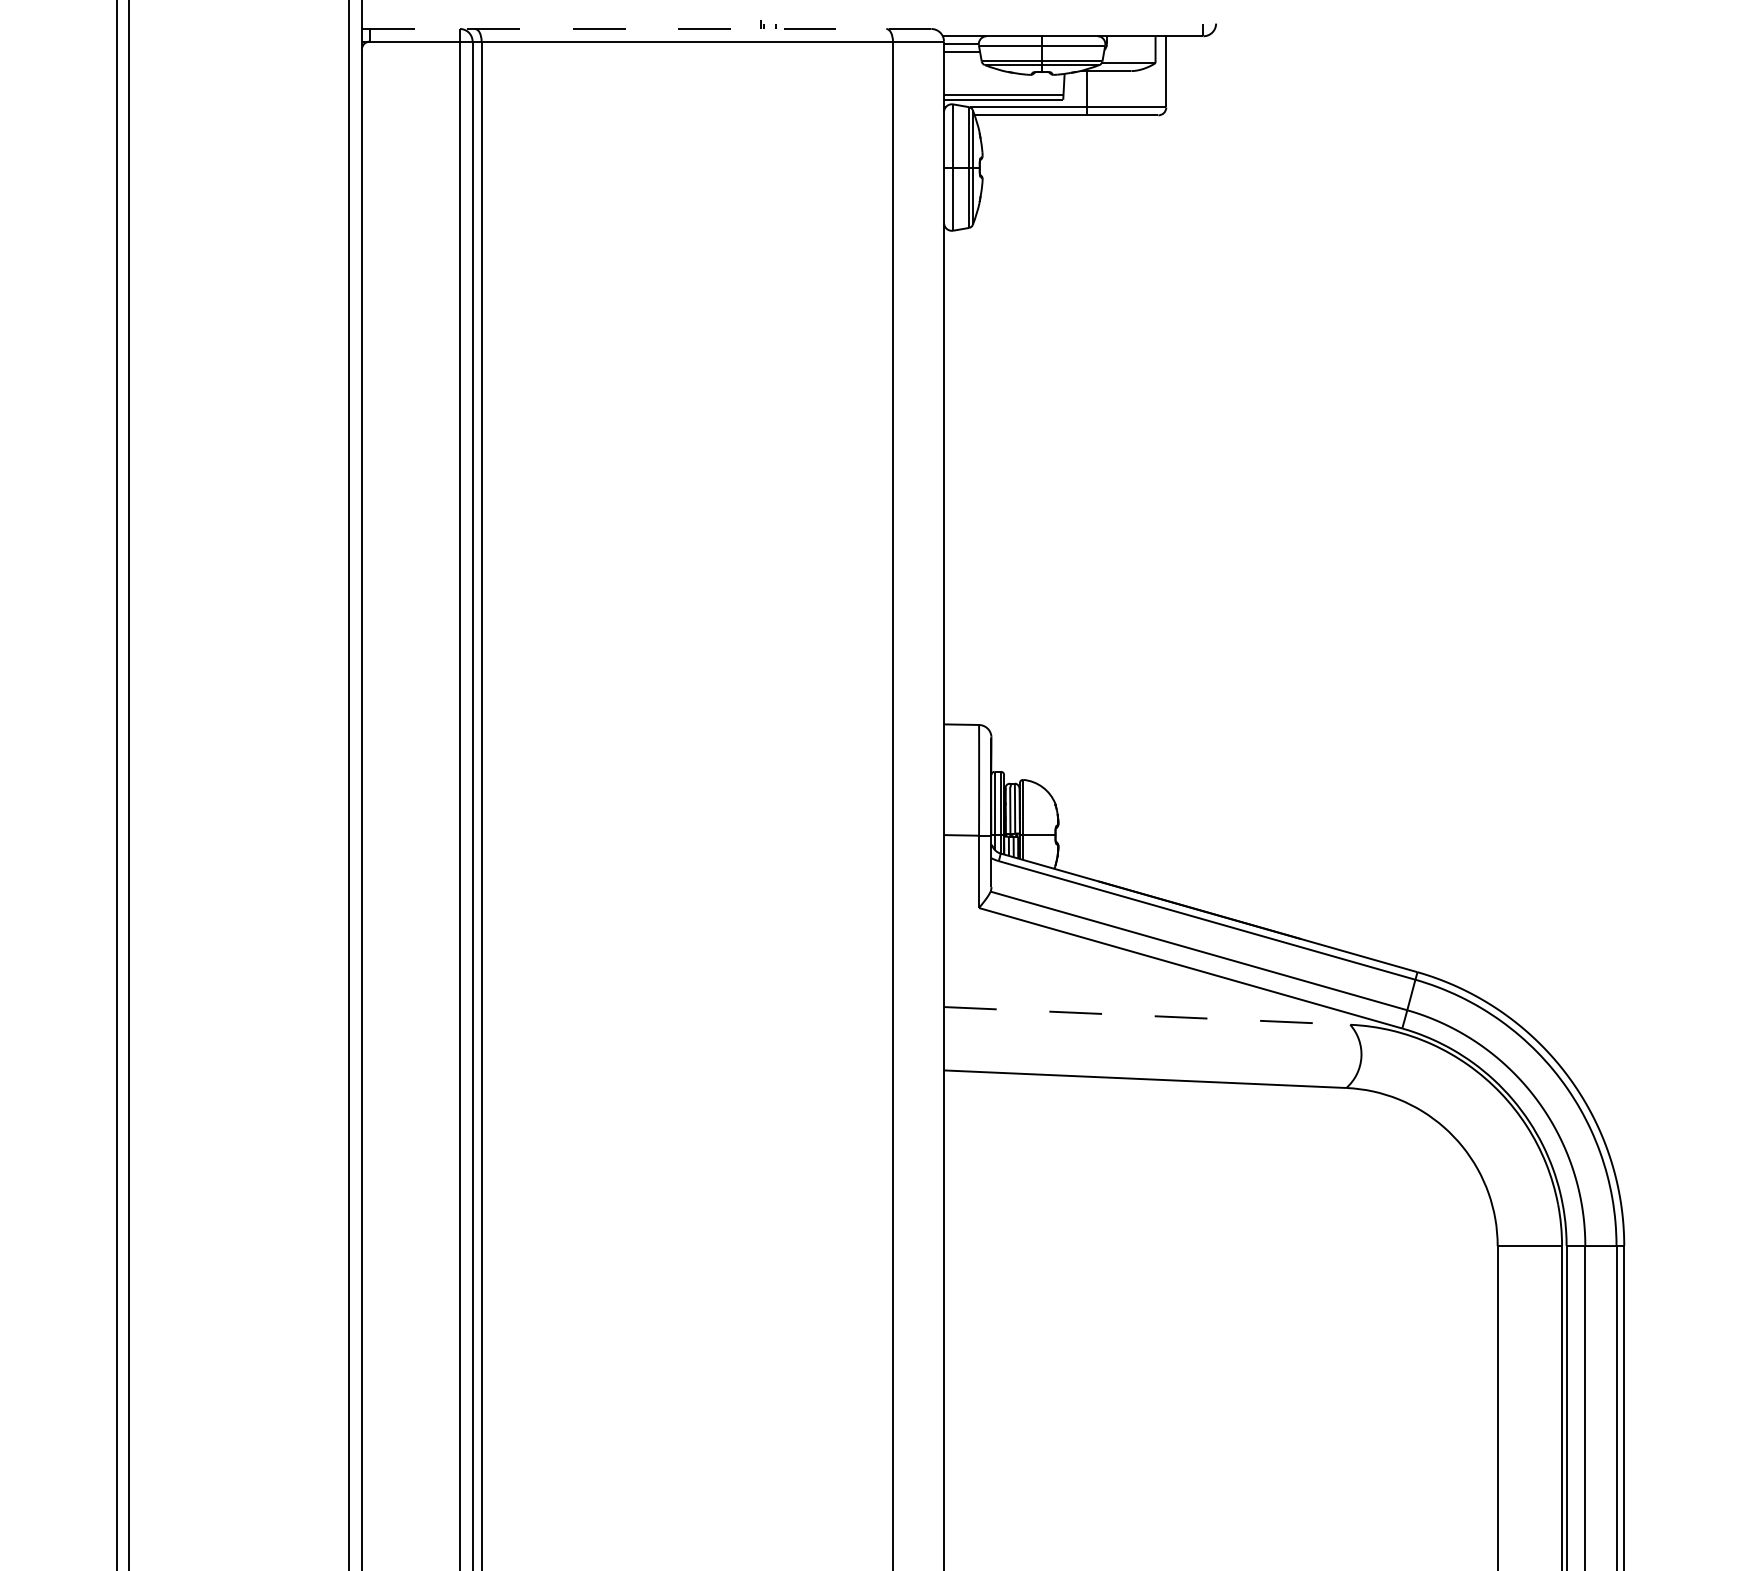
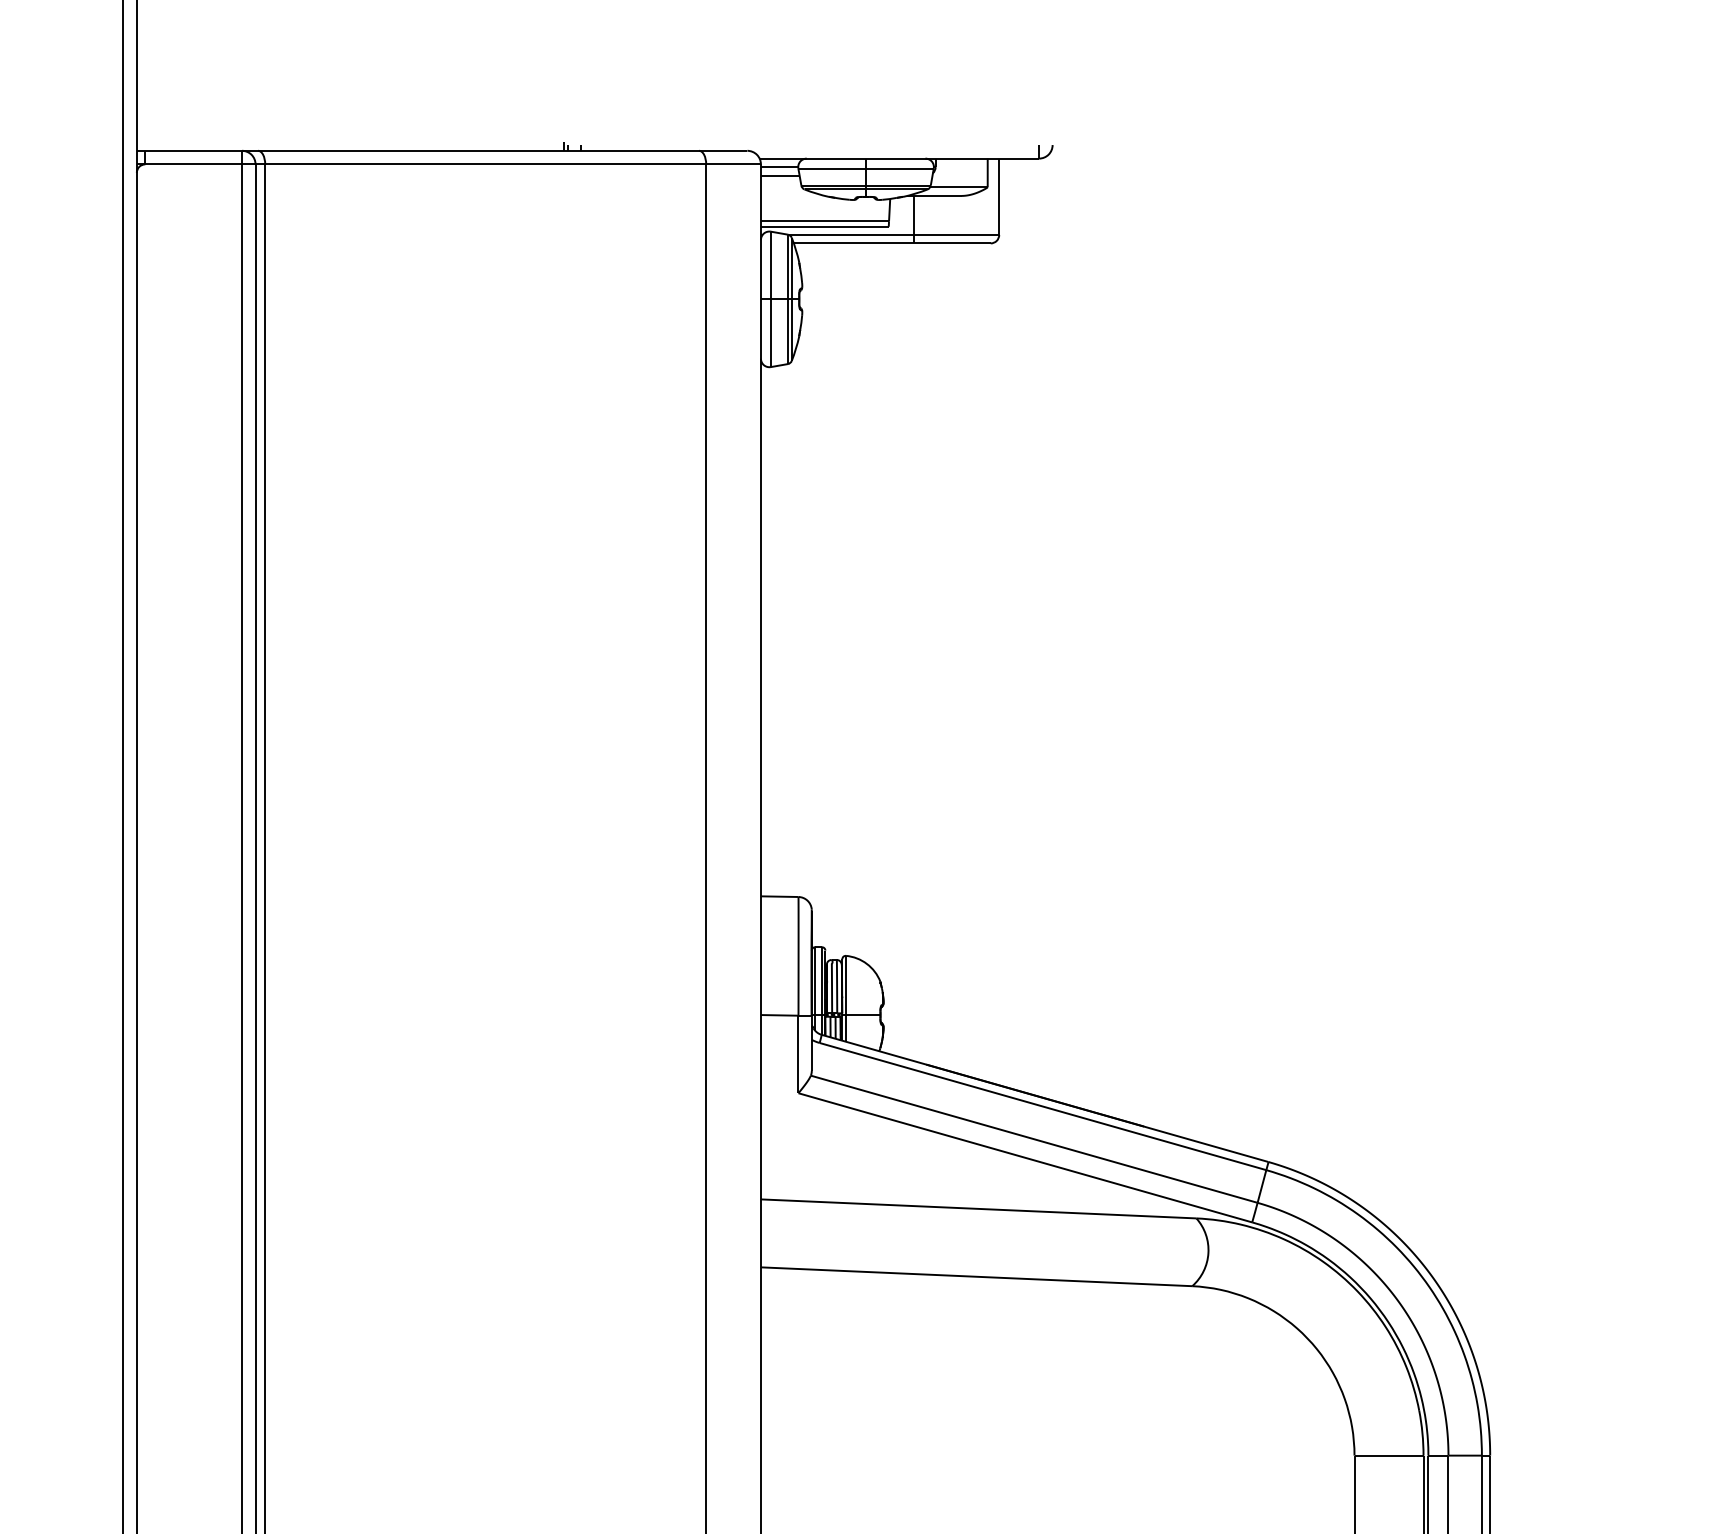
line: (646, 28) -> (441, 150), dashed -> solid
line: (1147, 1015) -> (979, 1208), dashed -> solid

